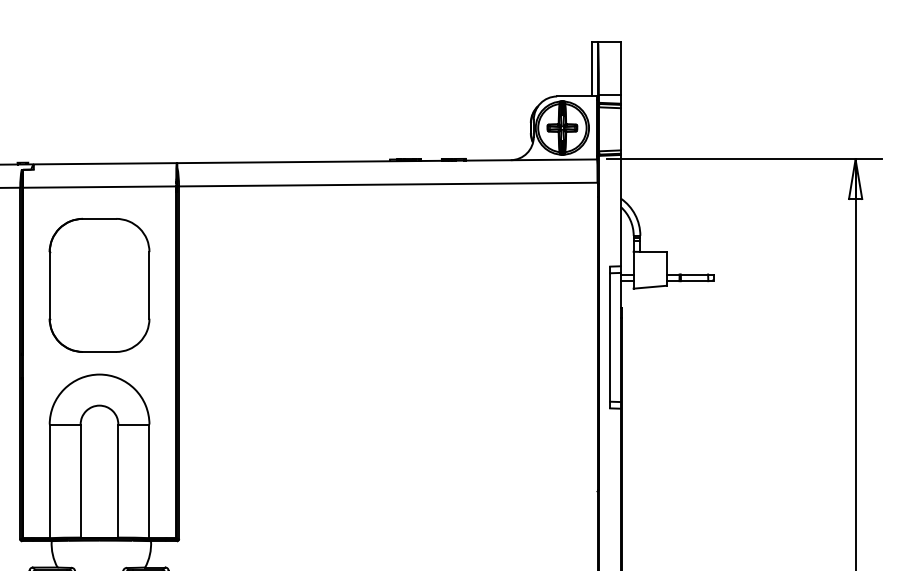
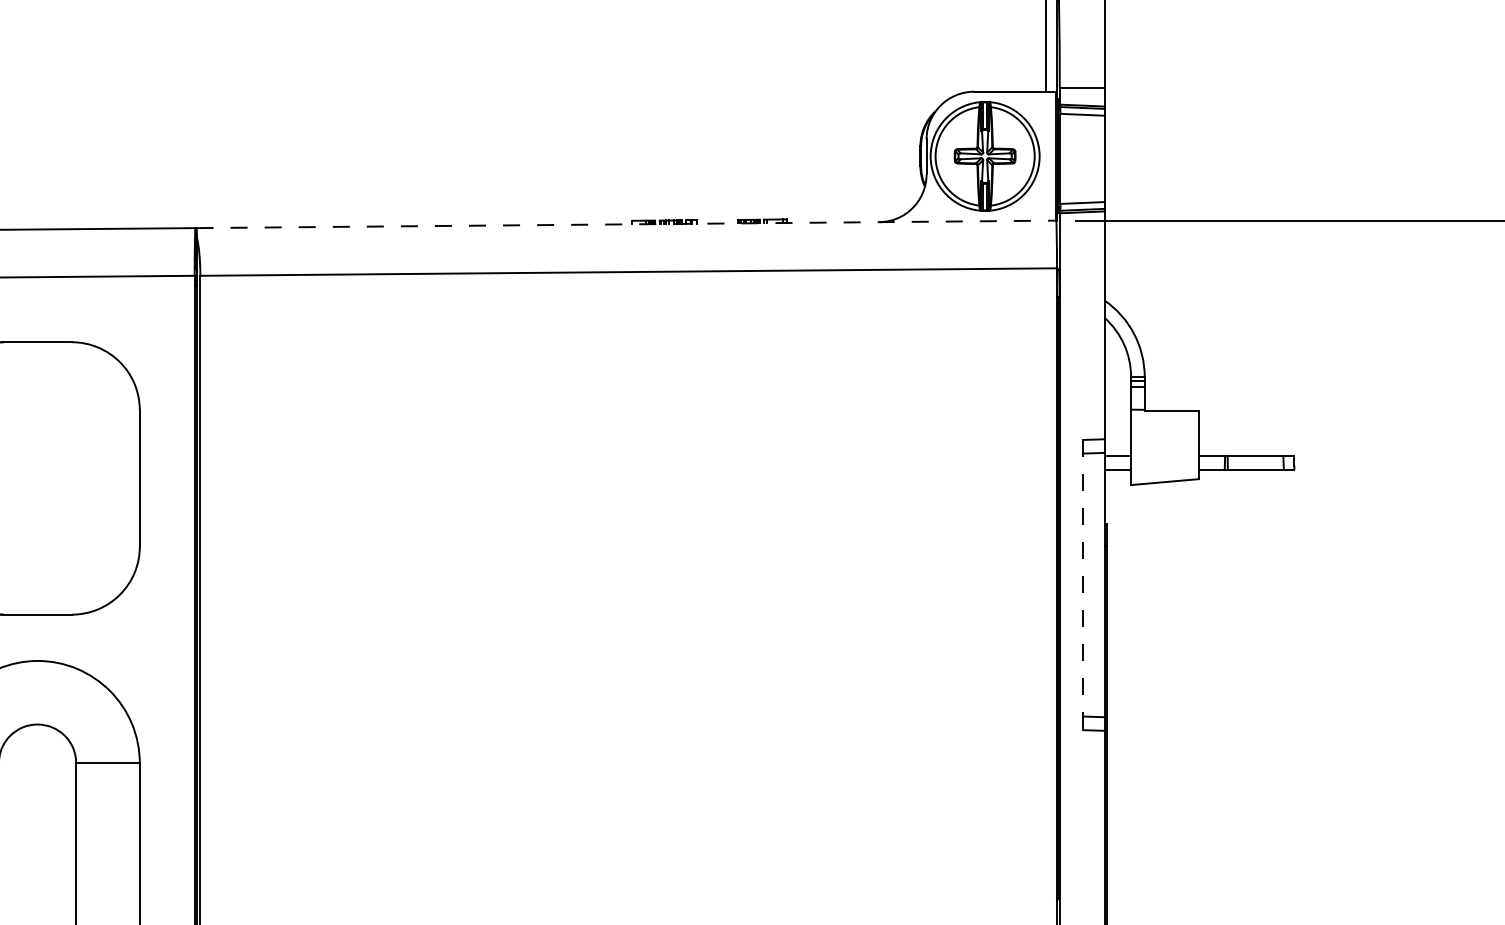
line: (387, 161) -> (627, 224), solid -> dashed
line: (610, 337) -> (1083, 585), solid -> dashed

